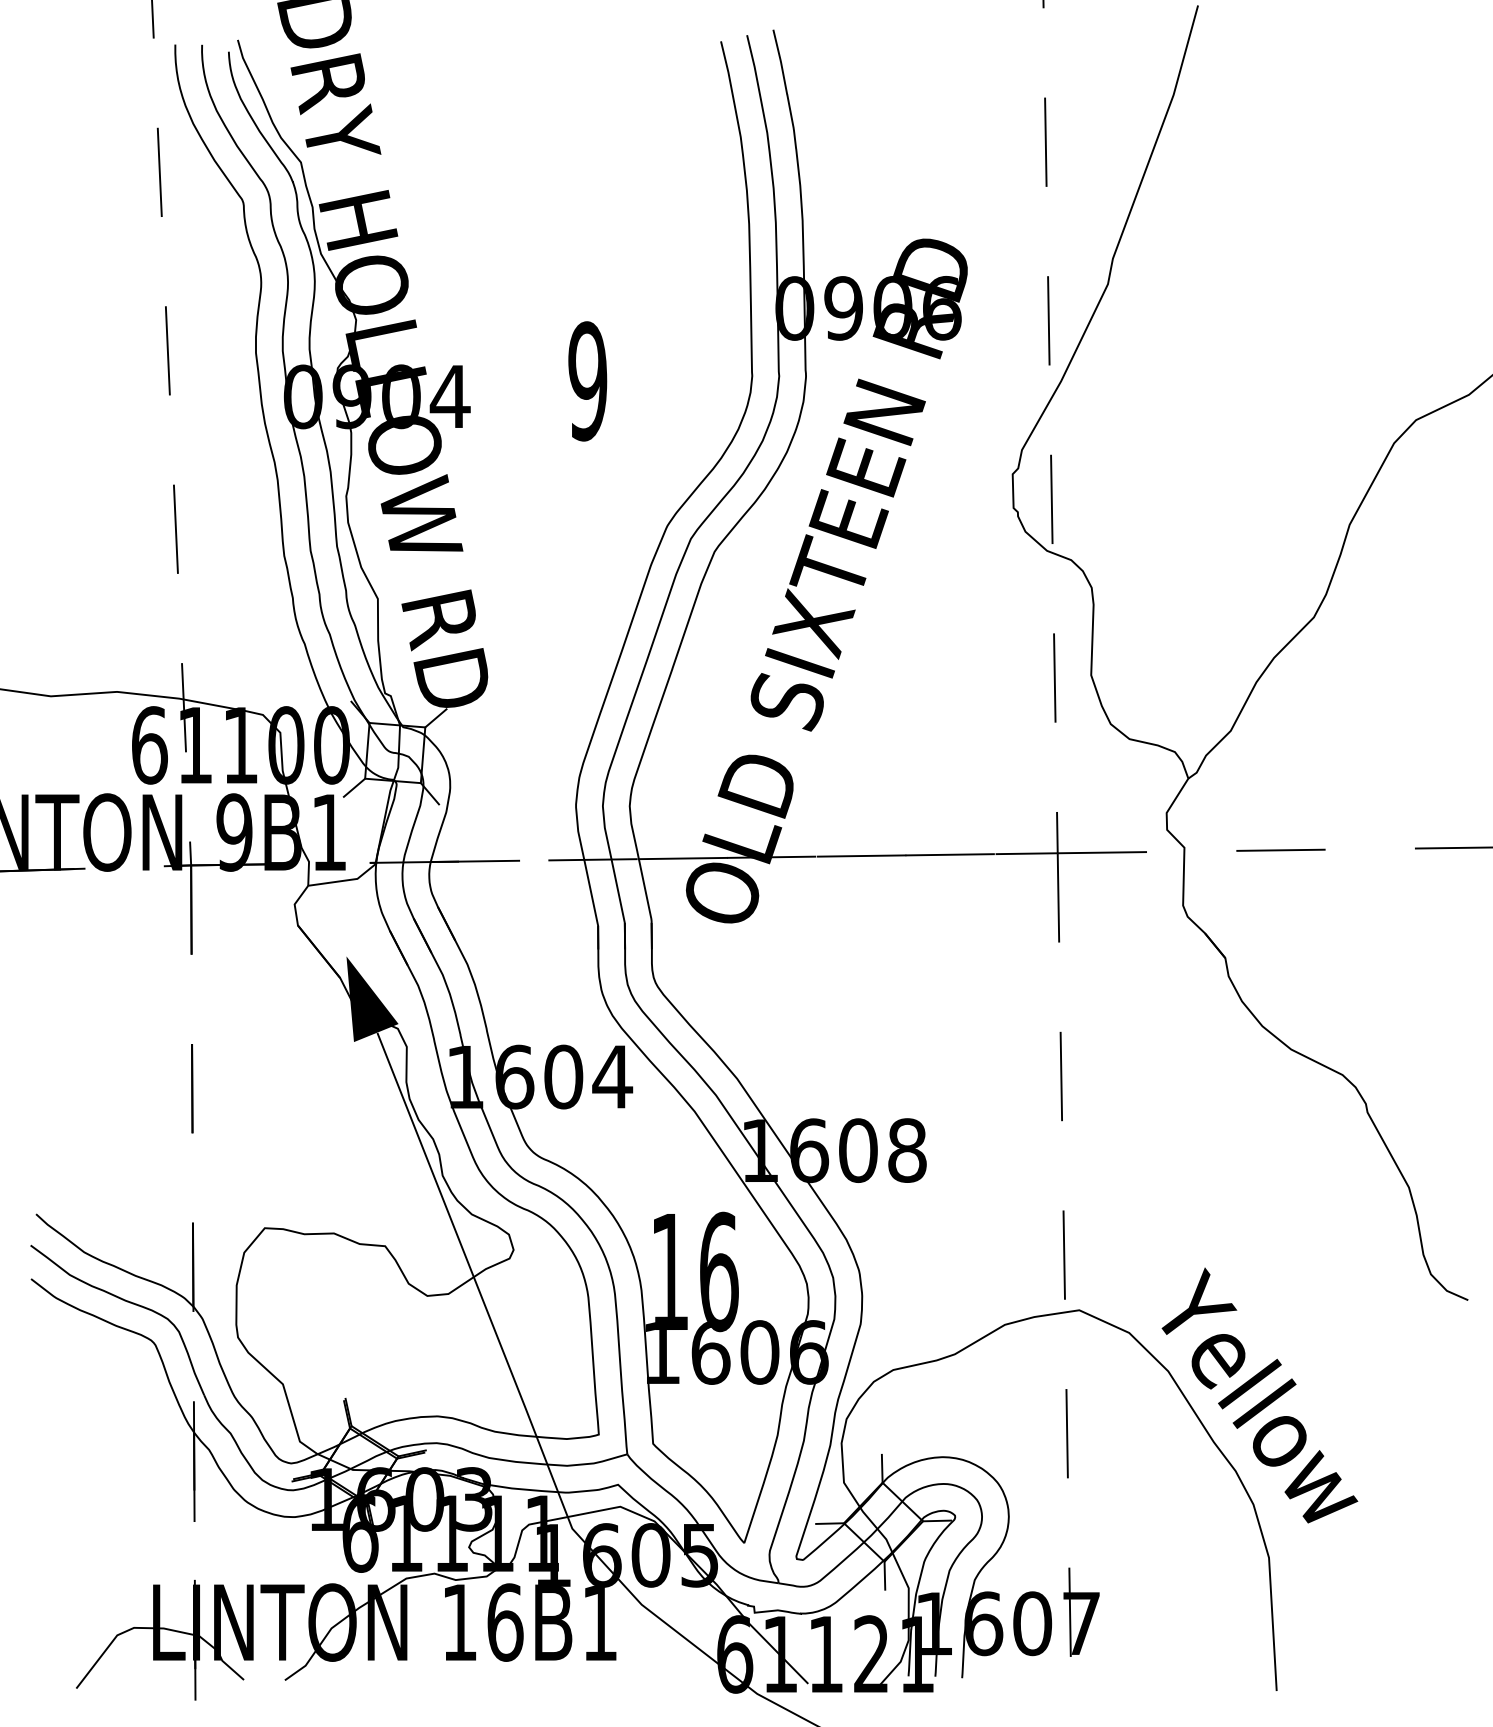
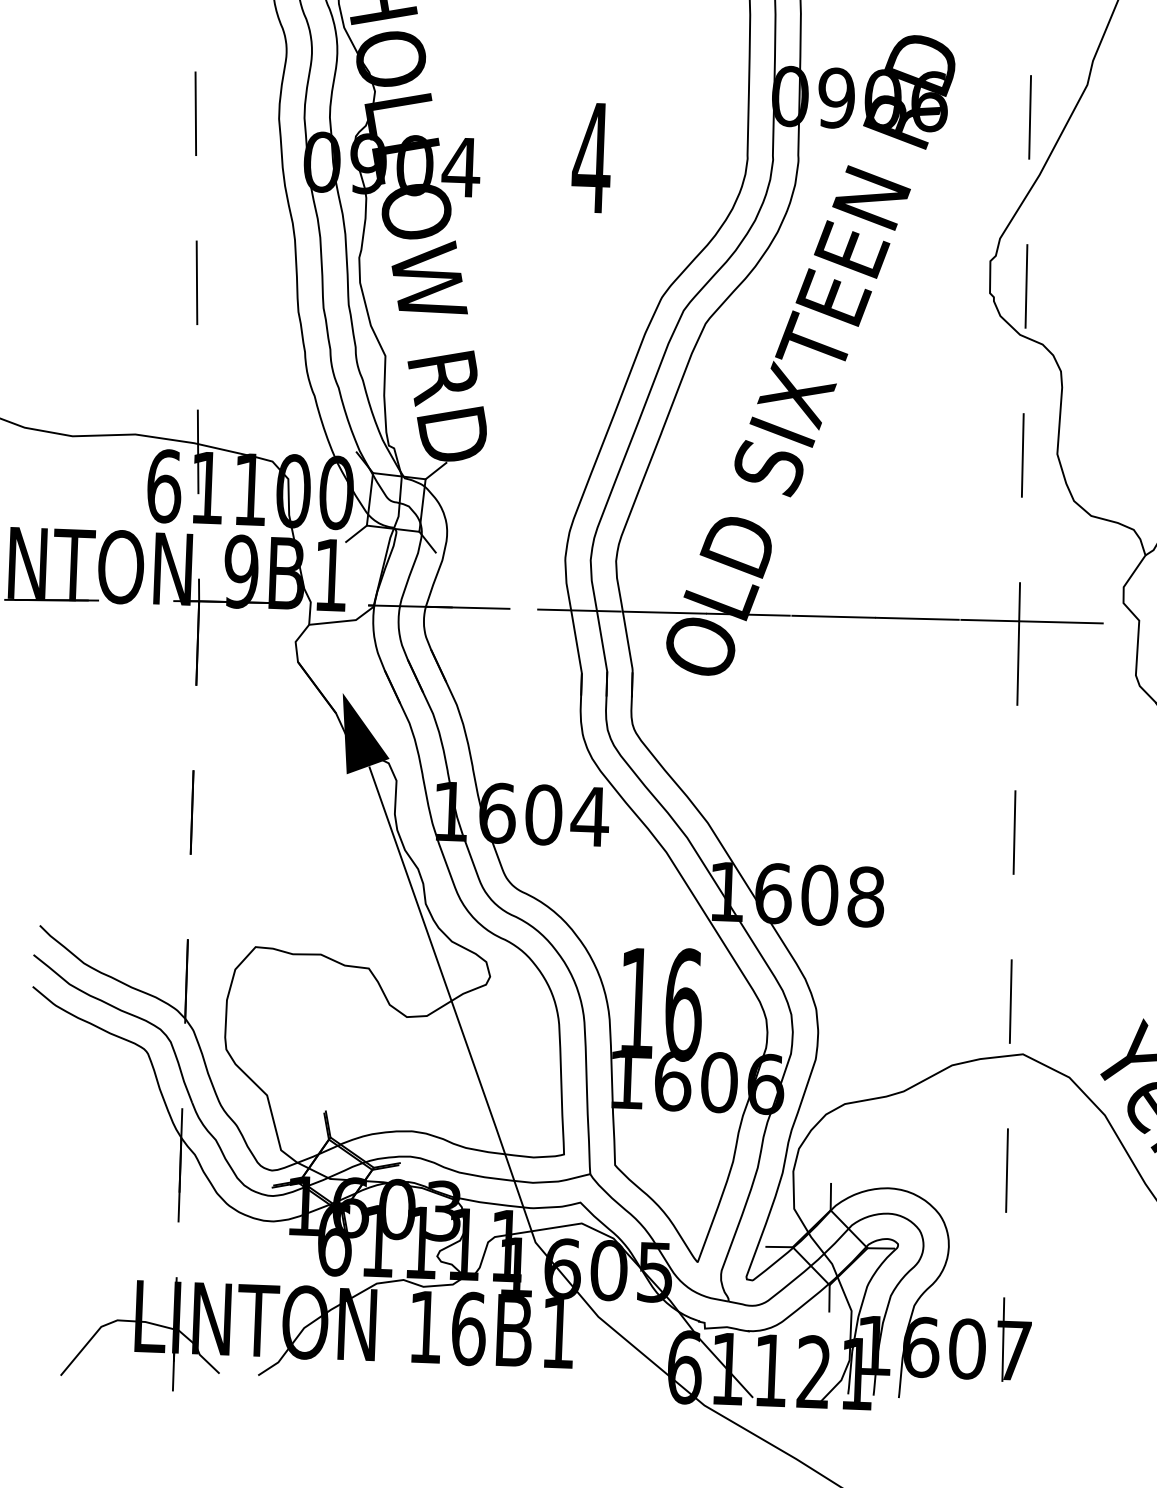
text: (587, 381) -> (591, 158), 9 -> 4

